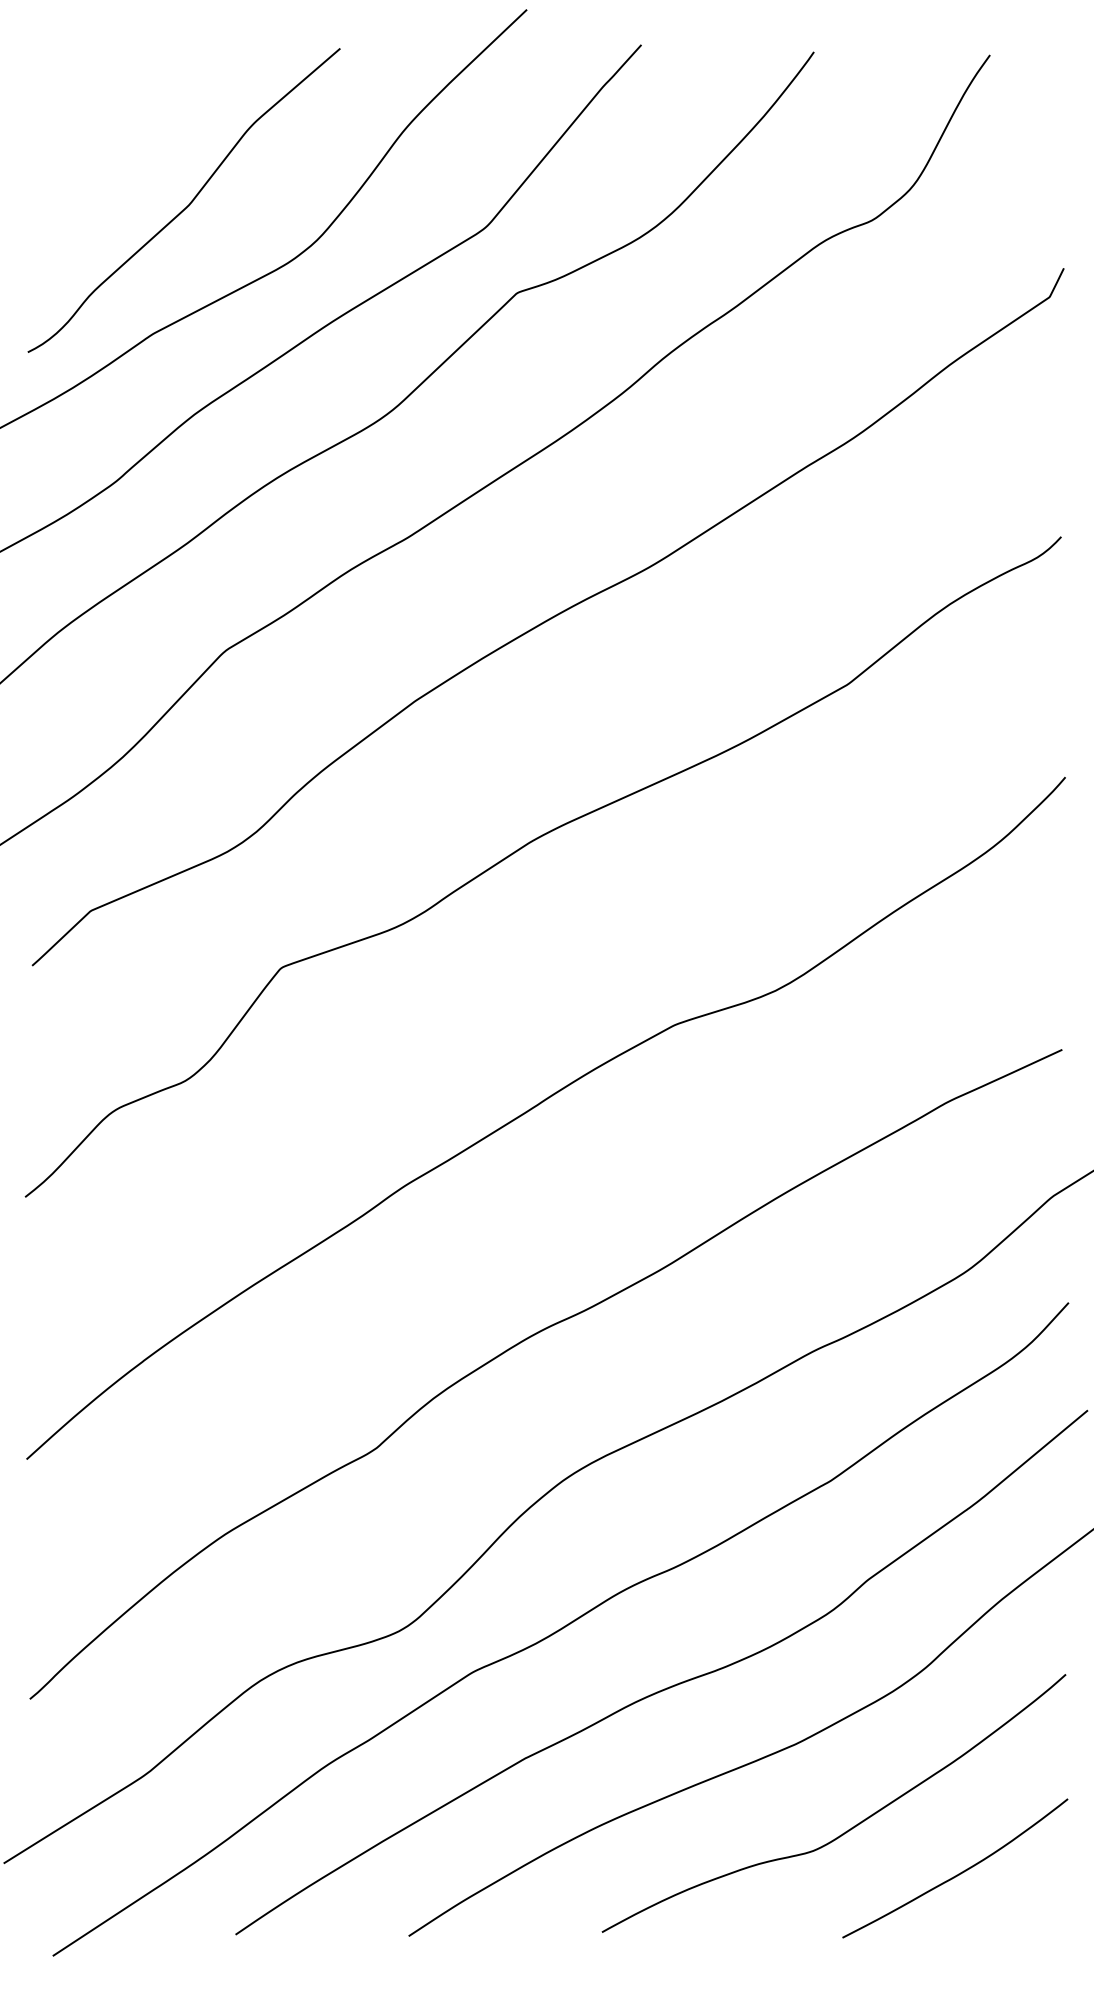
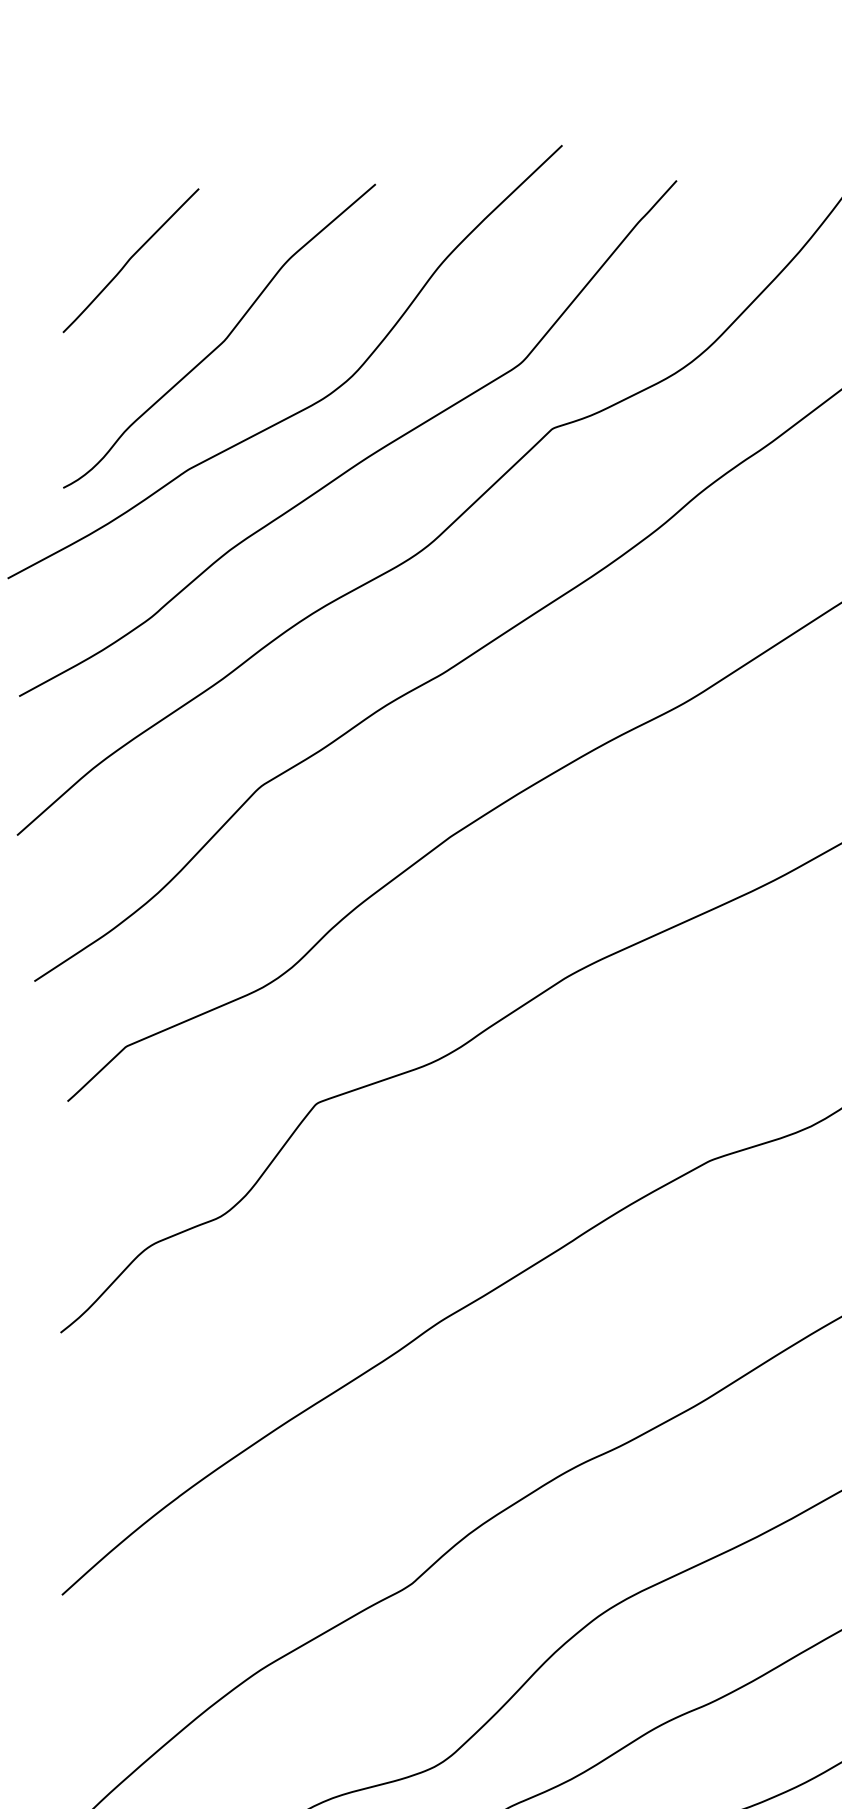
curve: (95, 123) -> (130, 259), added

